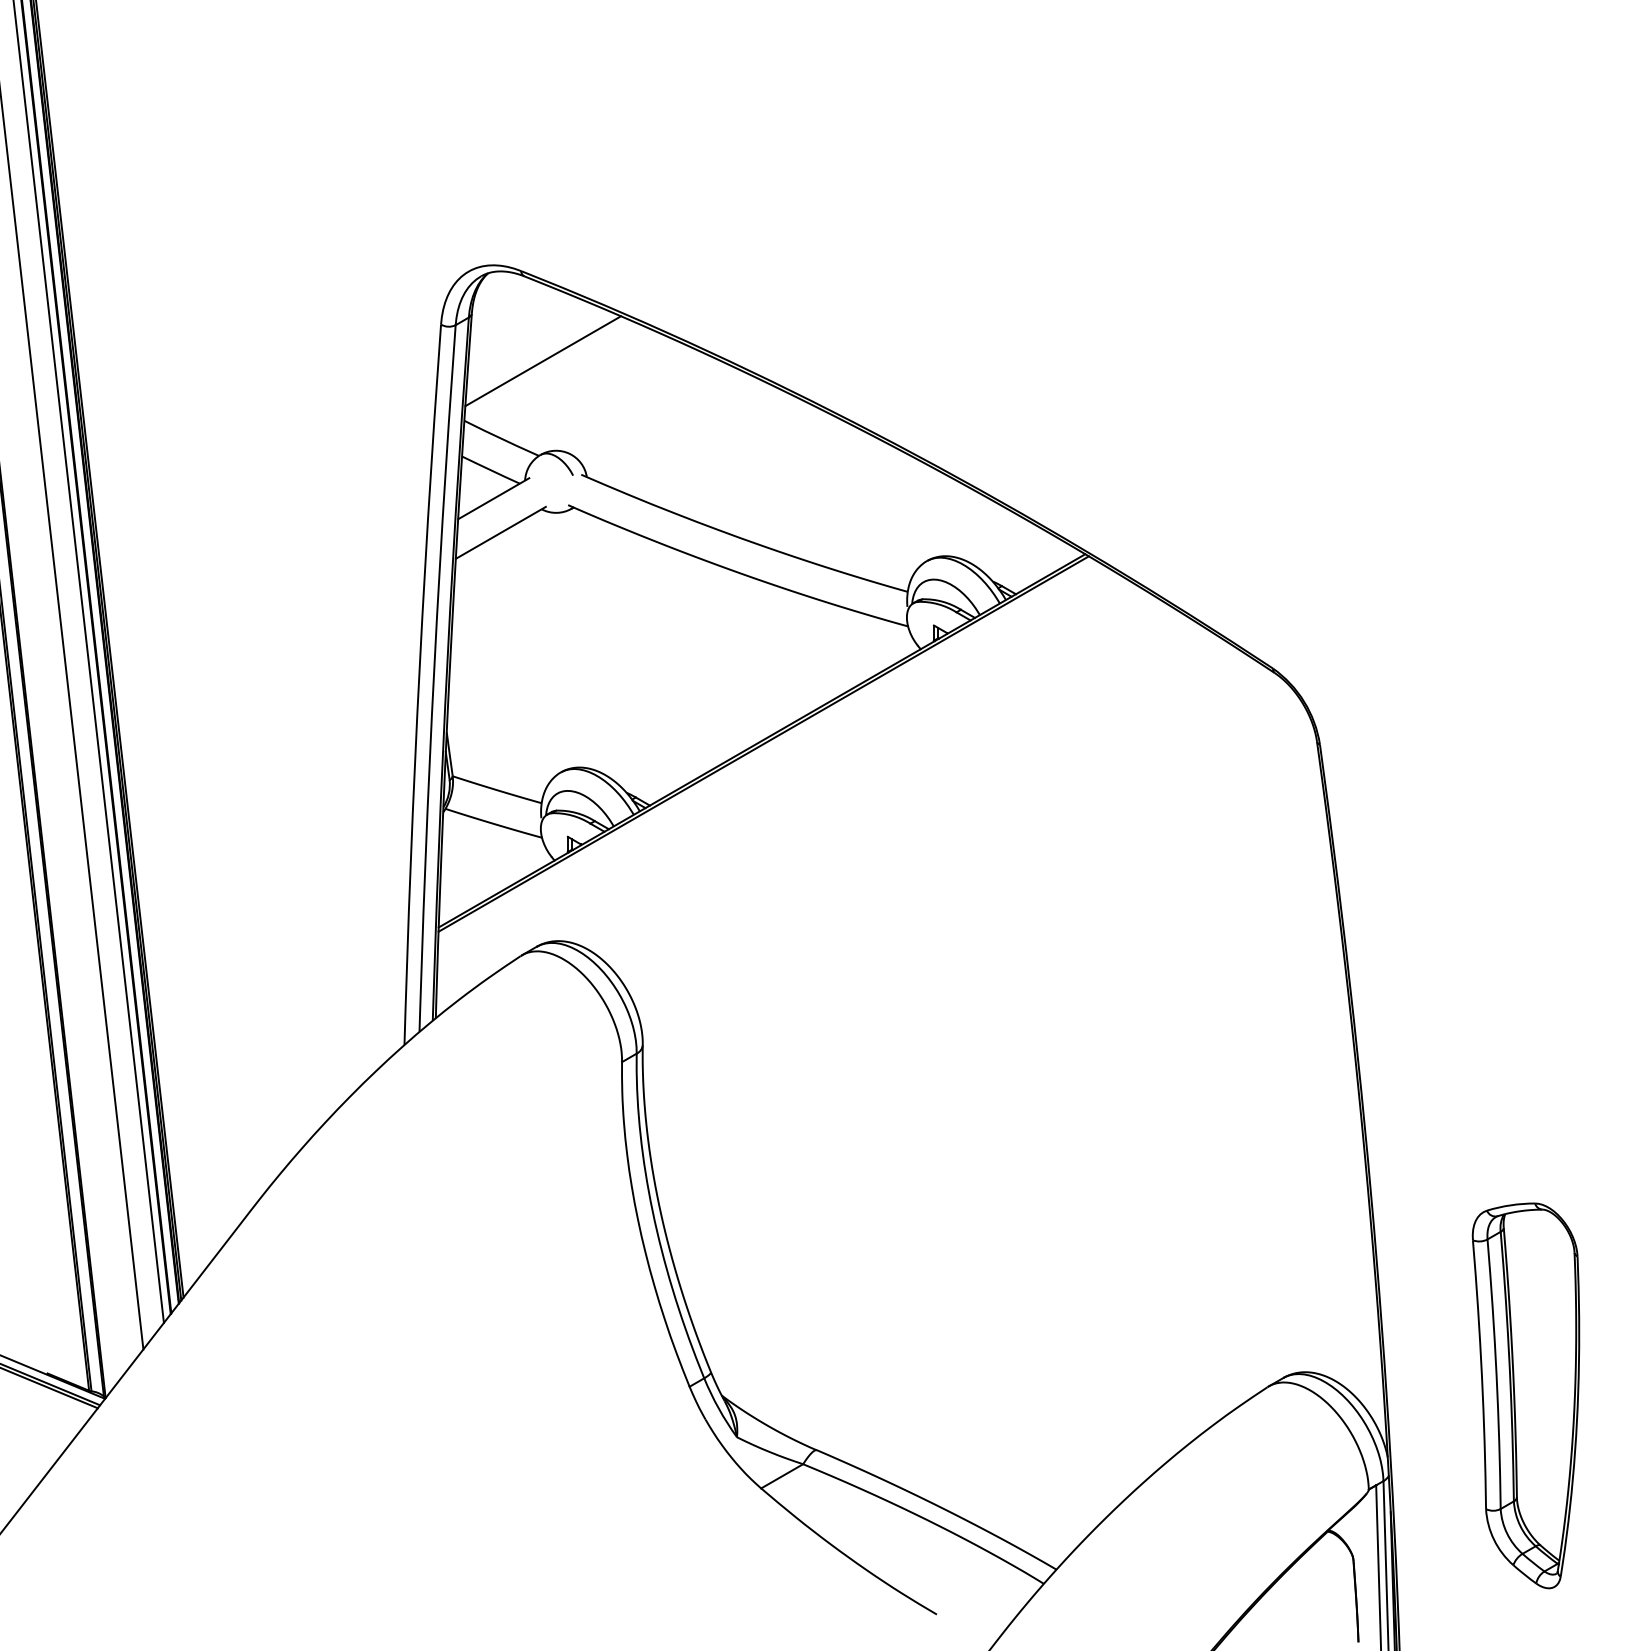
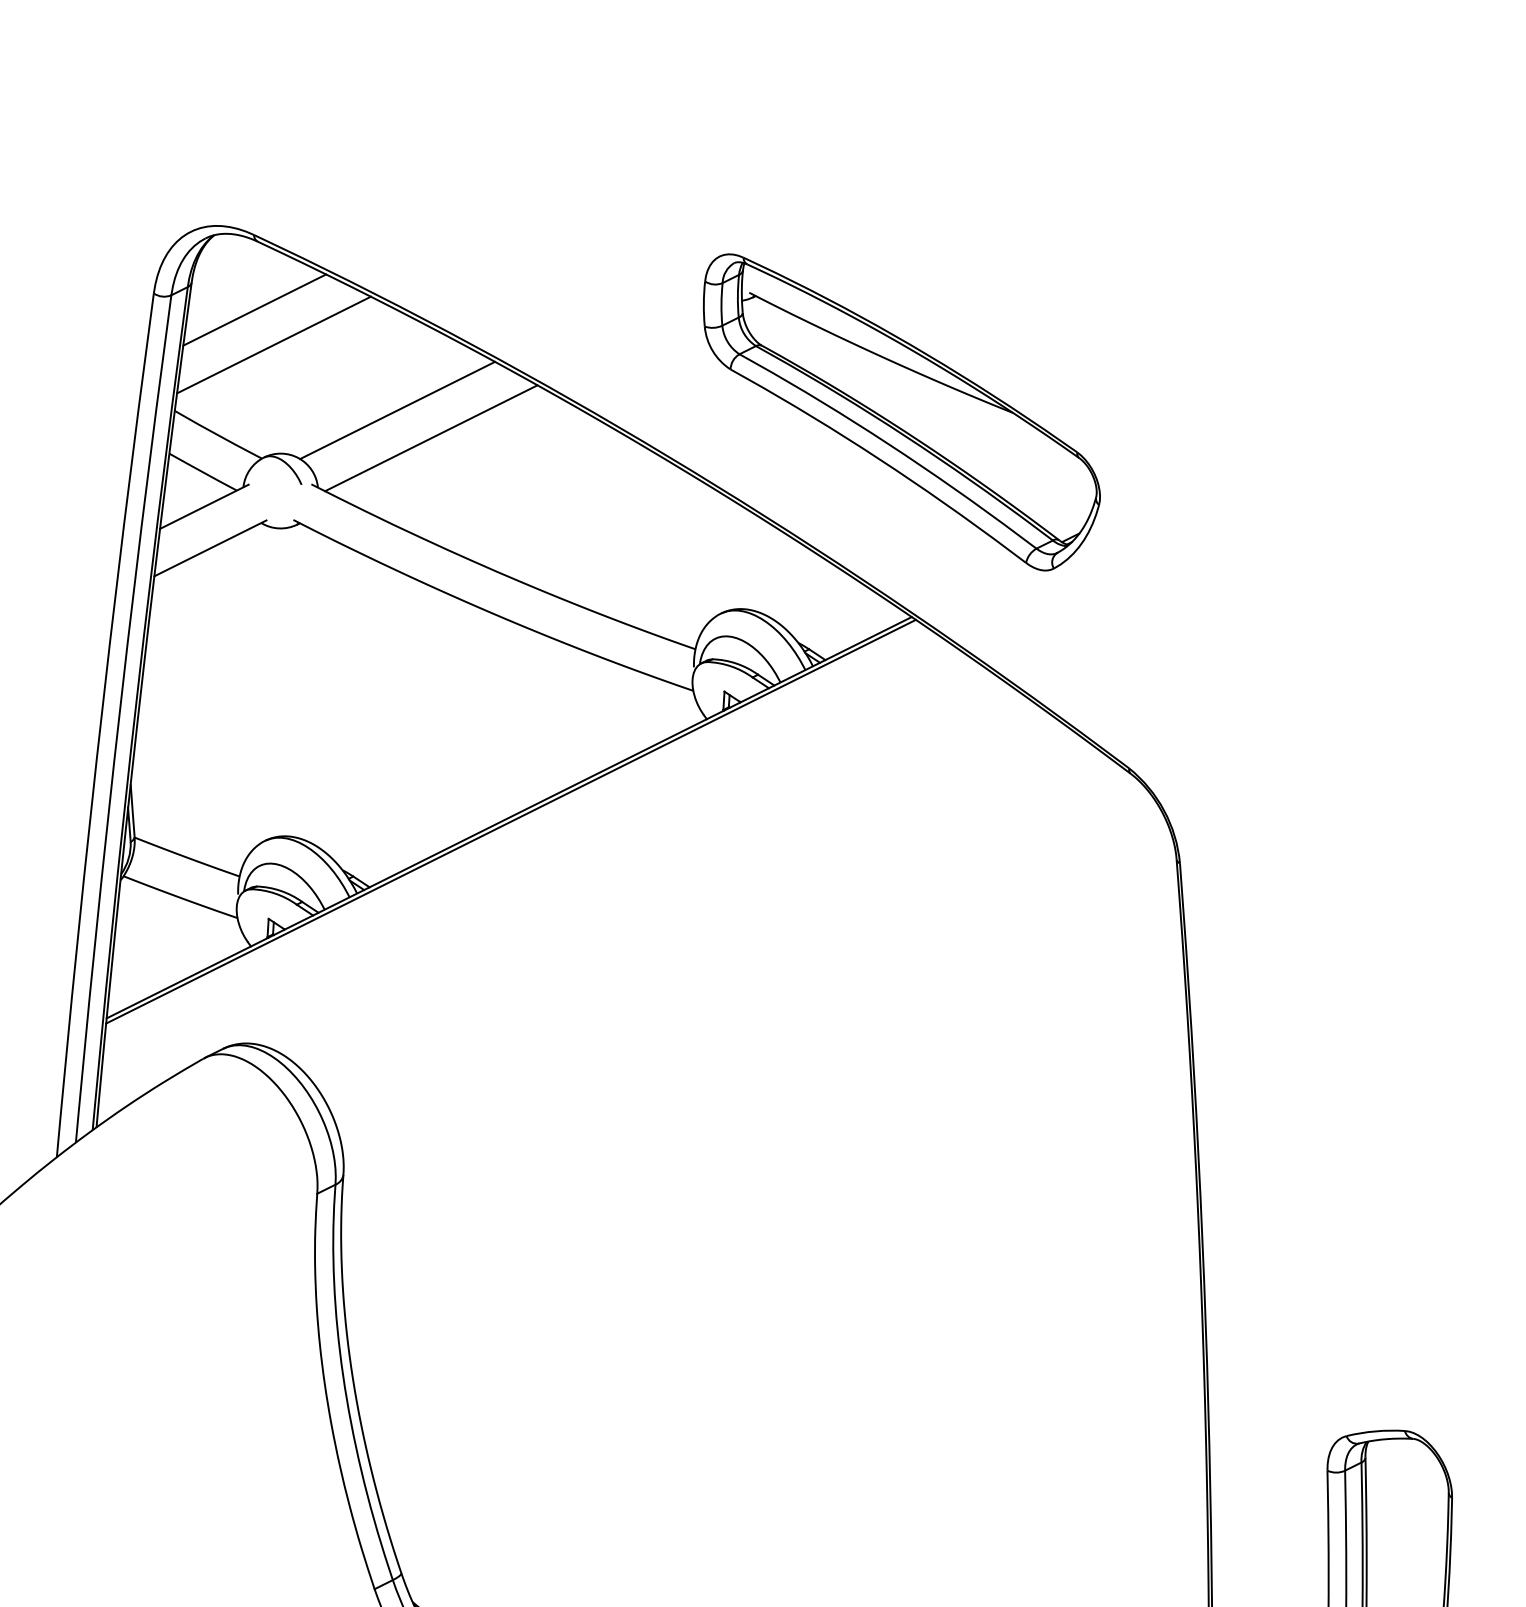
line: (525, 333) -> (254, 310), added
part: (1066, 385) -> (901, 412), added
line: (648, 408) -> (397, 409), added
line: (678, 430) -> (431, 438), added

